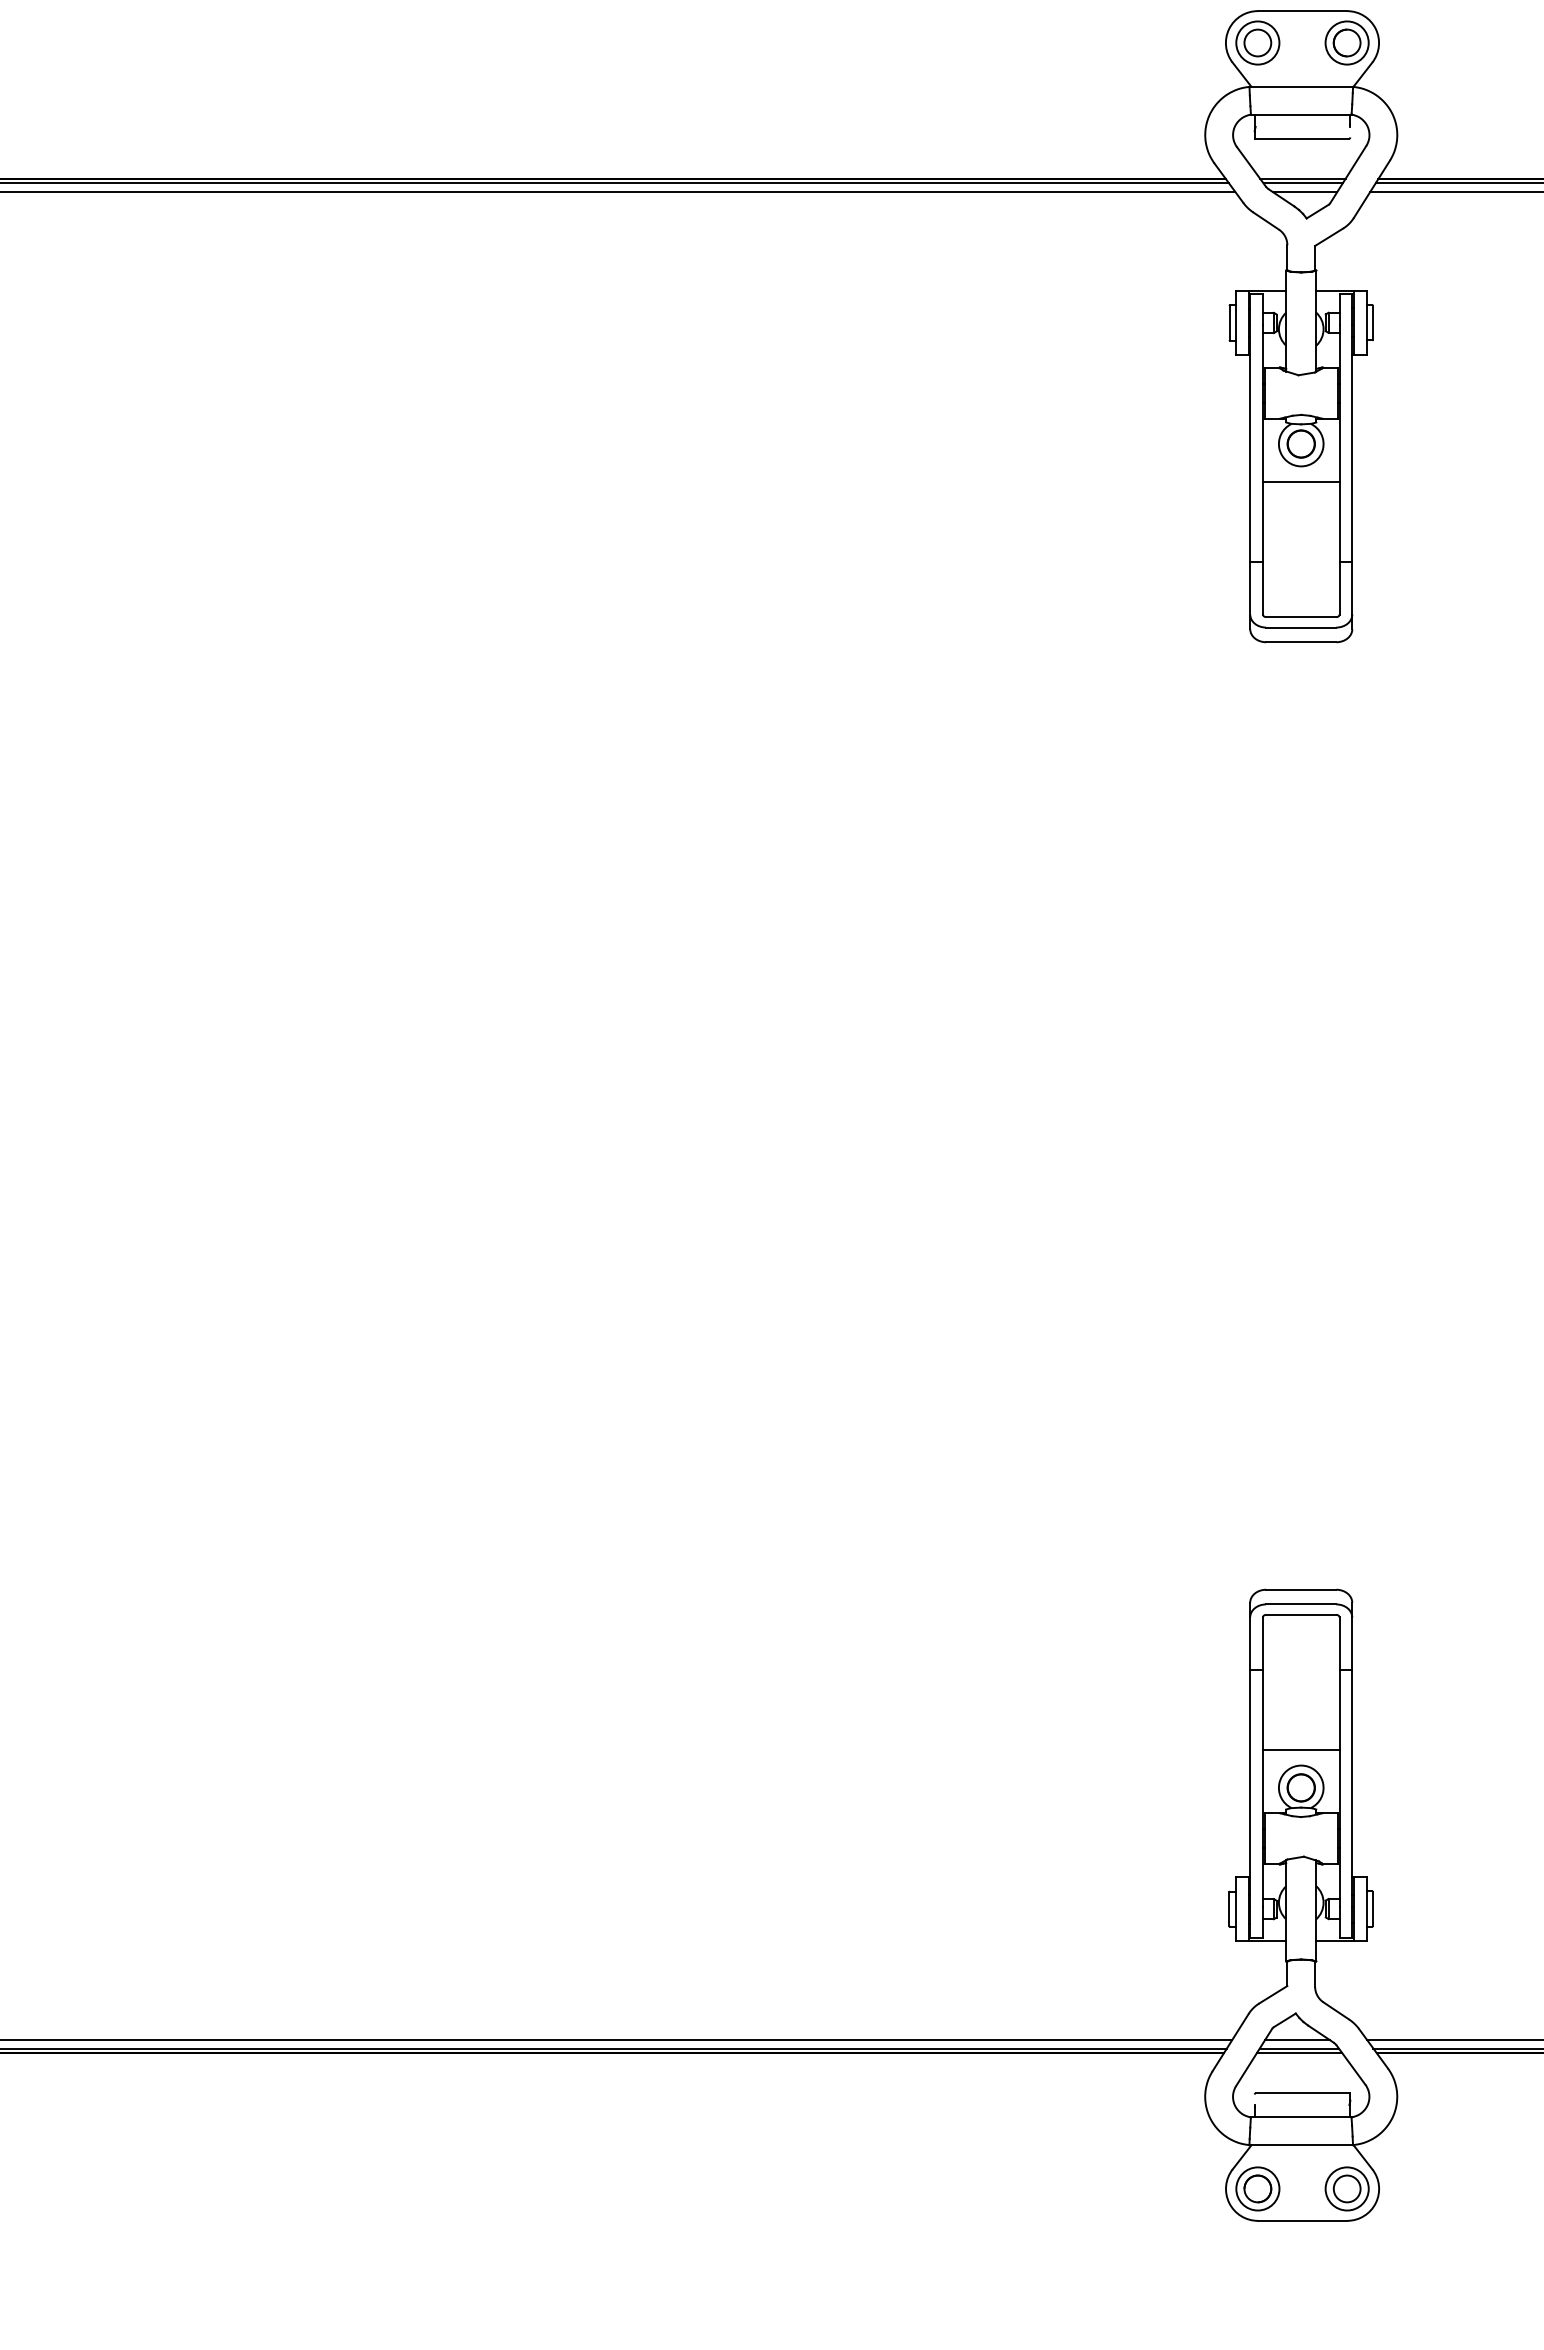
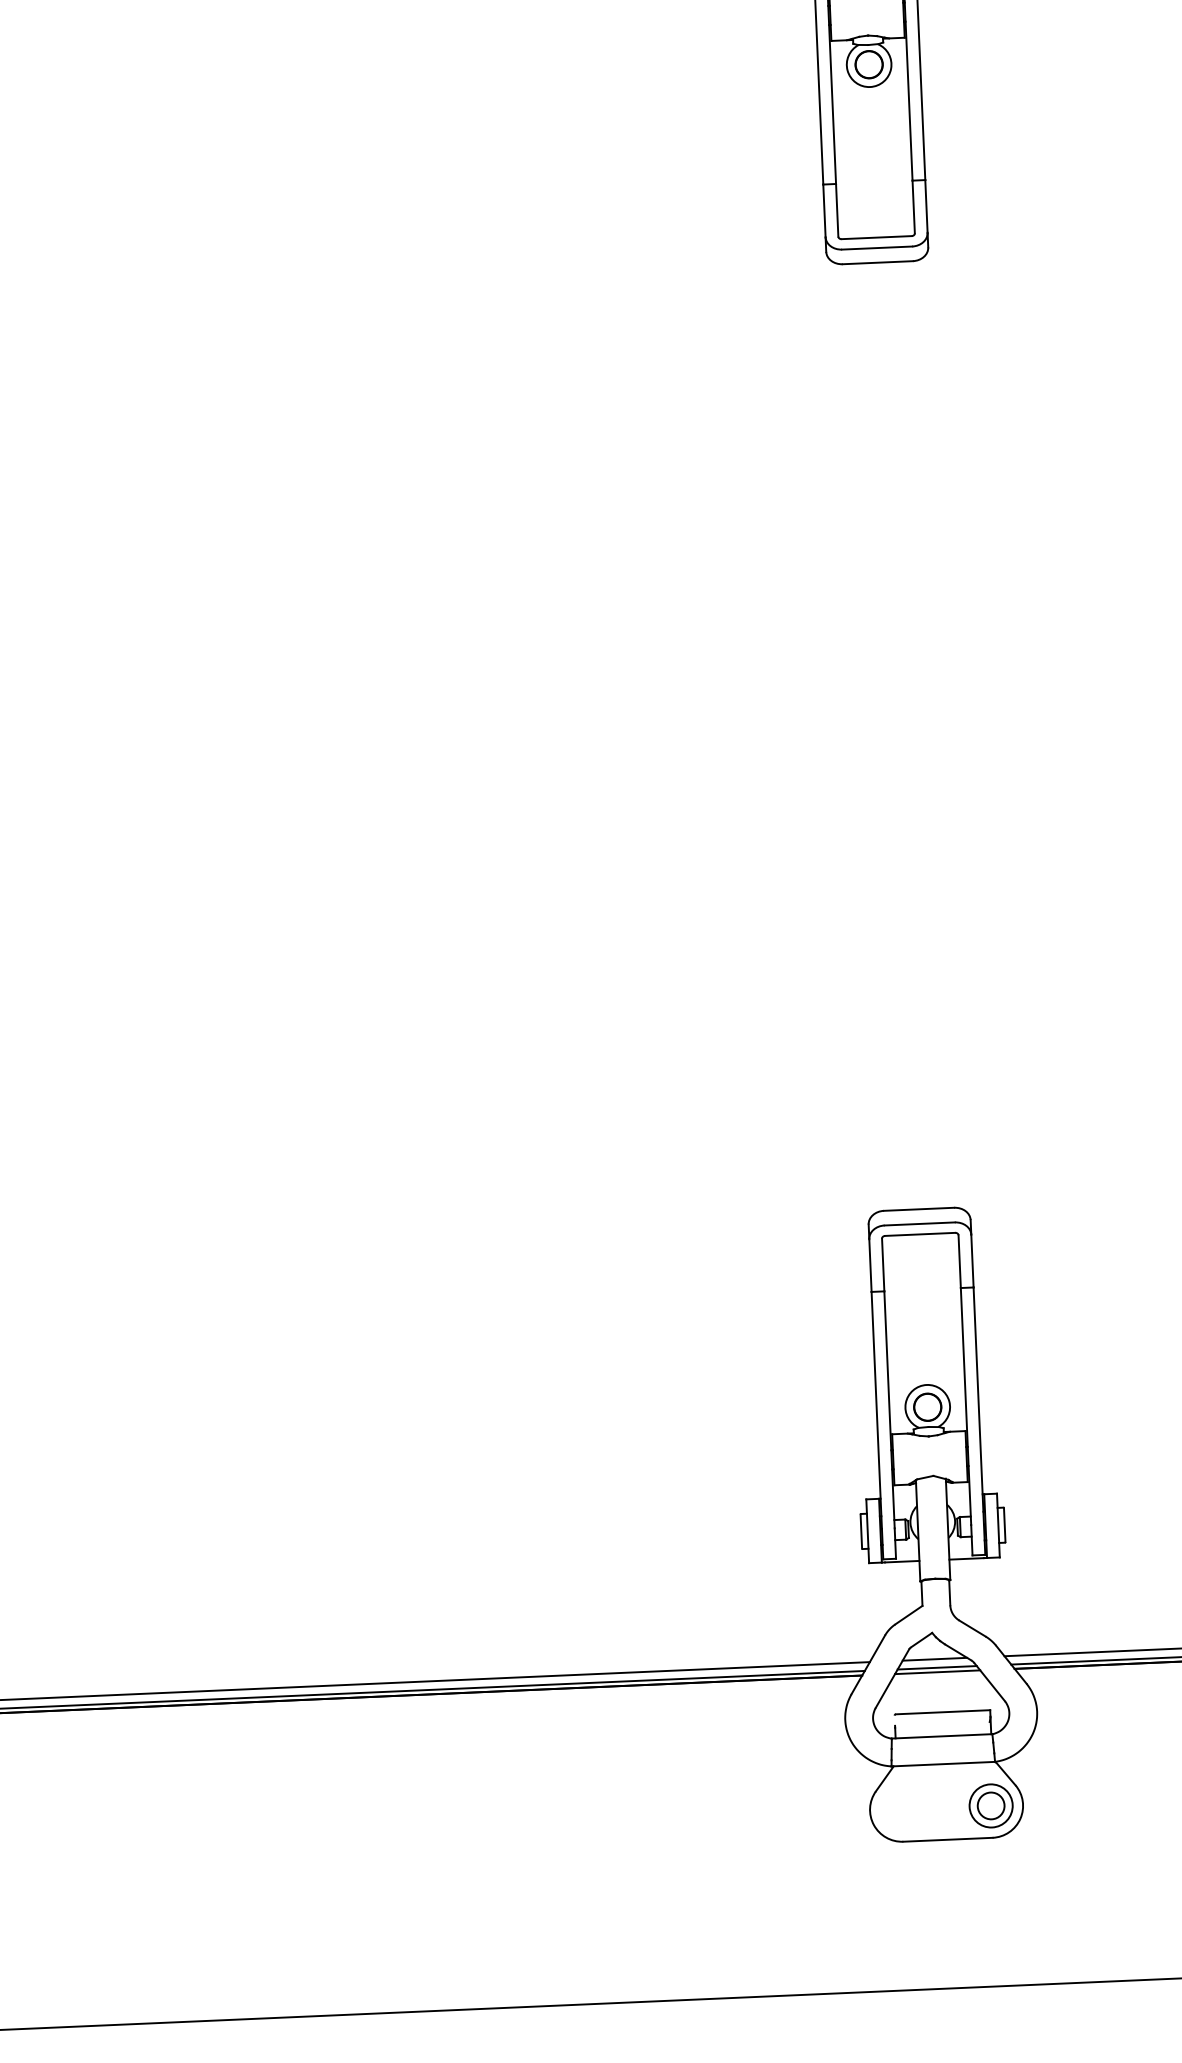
line: (1300, 482) -> (870, 103), removed
line: (1300, 1749) -> (925, 1368), removed
part: (1257, 2188) -> (901, 1809), removed

